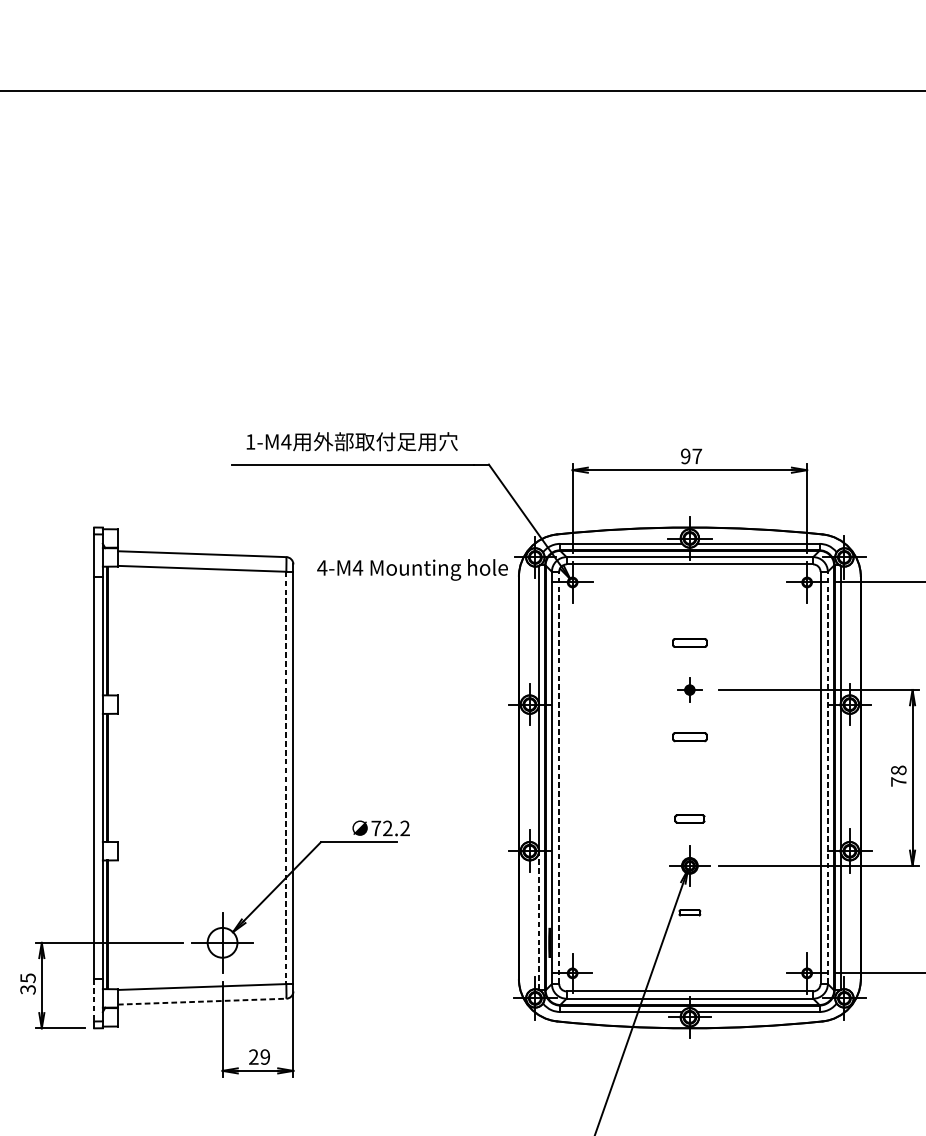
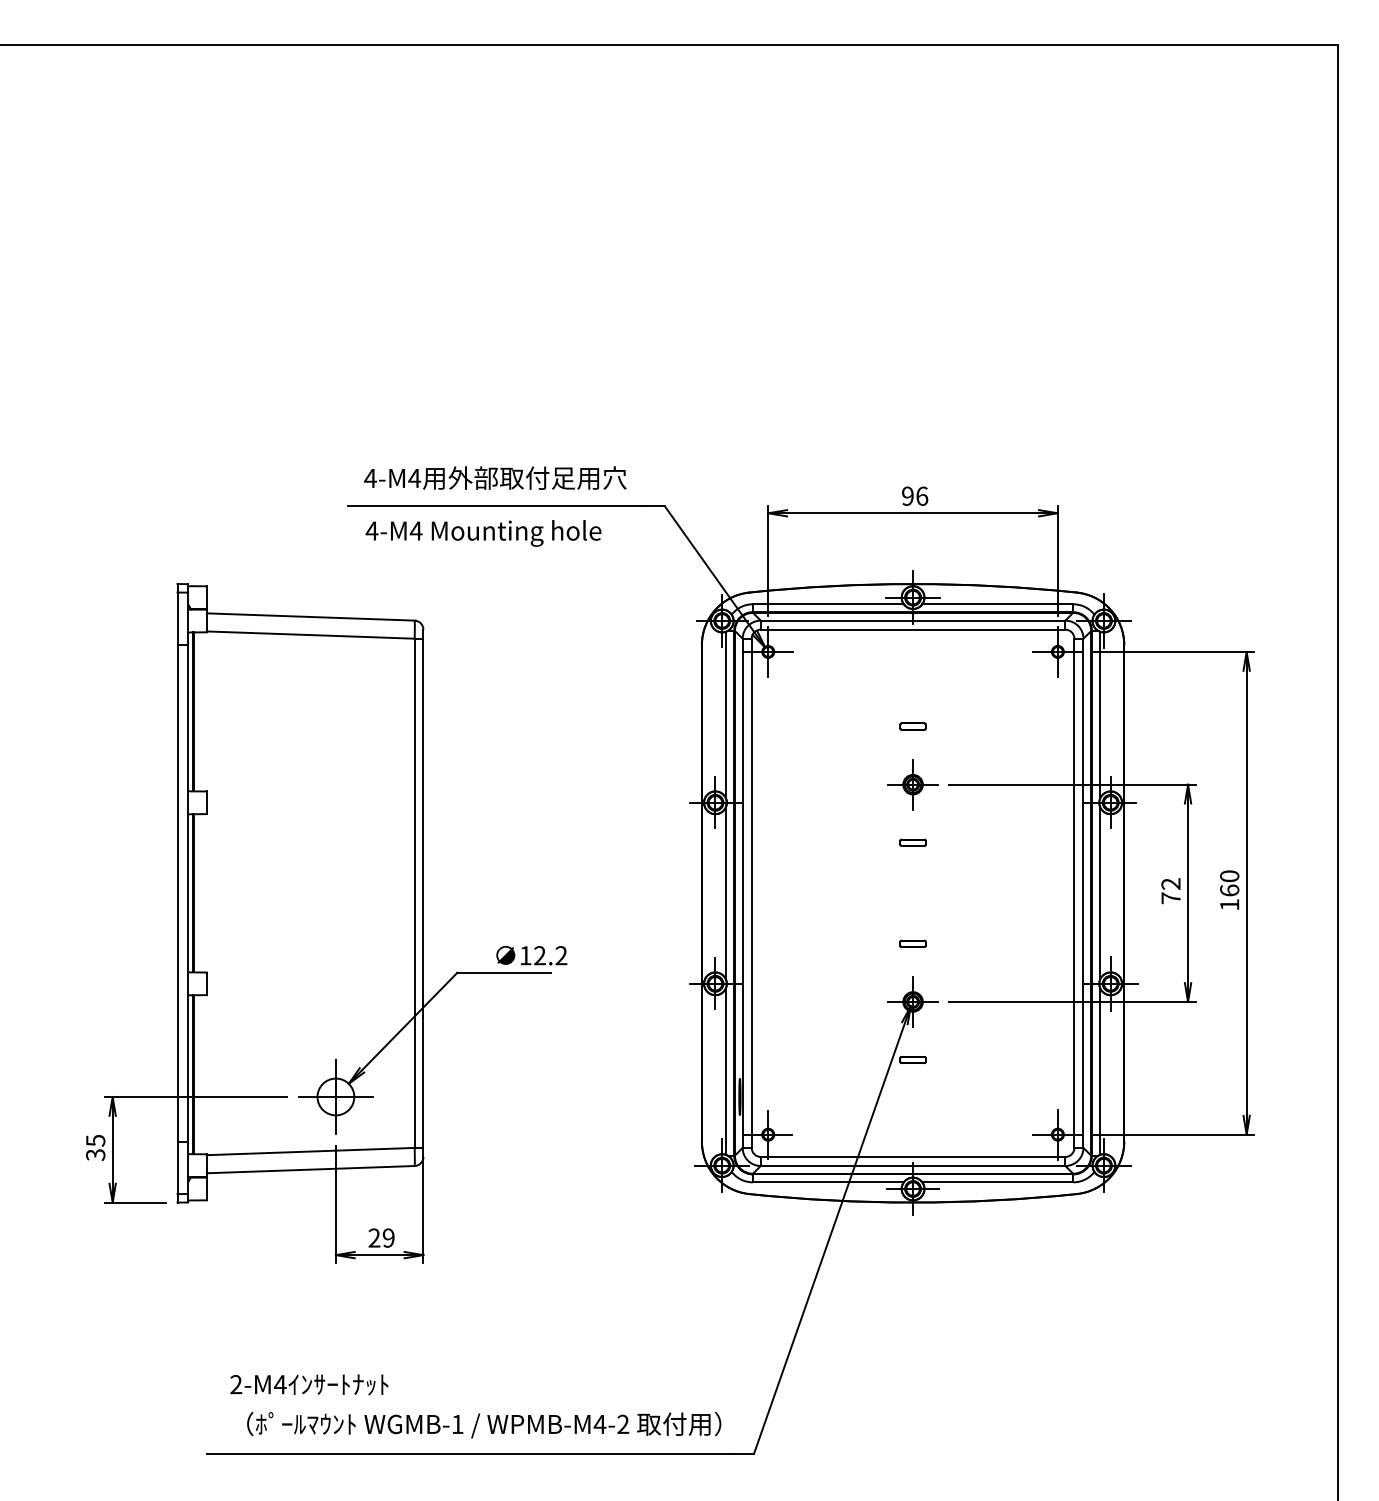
text: (250, 442) -> (370, 478), 1-M4 -> 4-M4
text: (697, 455) -> (922, 495), 97 -> 96
text: (412, 569) -> (483, 533), moved
part: (689, 642) -> (912, 726), size x0.62
part: (689, 689) -> (912, 784), size x1.67
part: (689, 736) -> (912, 842), size x0.62
text: (898, 769) -> (1170, 883), 78 -> 72
line: (286, 778) -> (414, 893), dashed -> solid
line: (559, 778) -> (751, 893), dashed -> solid
line: (827, 778) -> (1083, 893), dashed -> solid
part: (689, 818) -> (912, 943), size x0.71
text: (376, 828) -> (525, 955), 72.2 -> 12.2
line: (538, 922) -> (726, 1071), dashed -> solid
line: (94, 1000) -> (177, 1168), dashed -> solid
line: (202, 1001) -> (311, 1169), dashed -> solid

